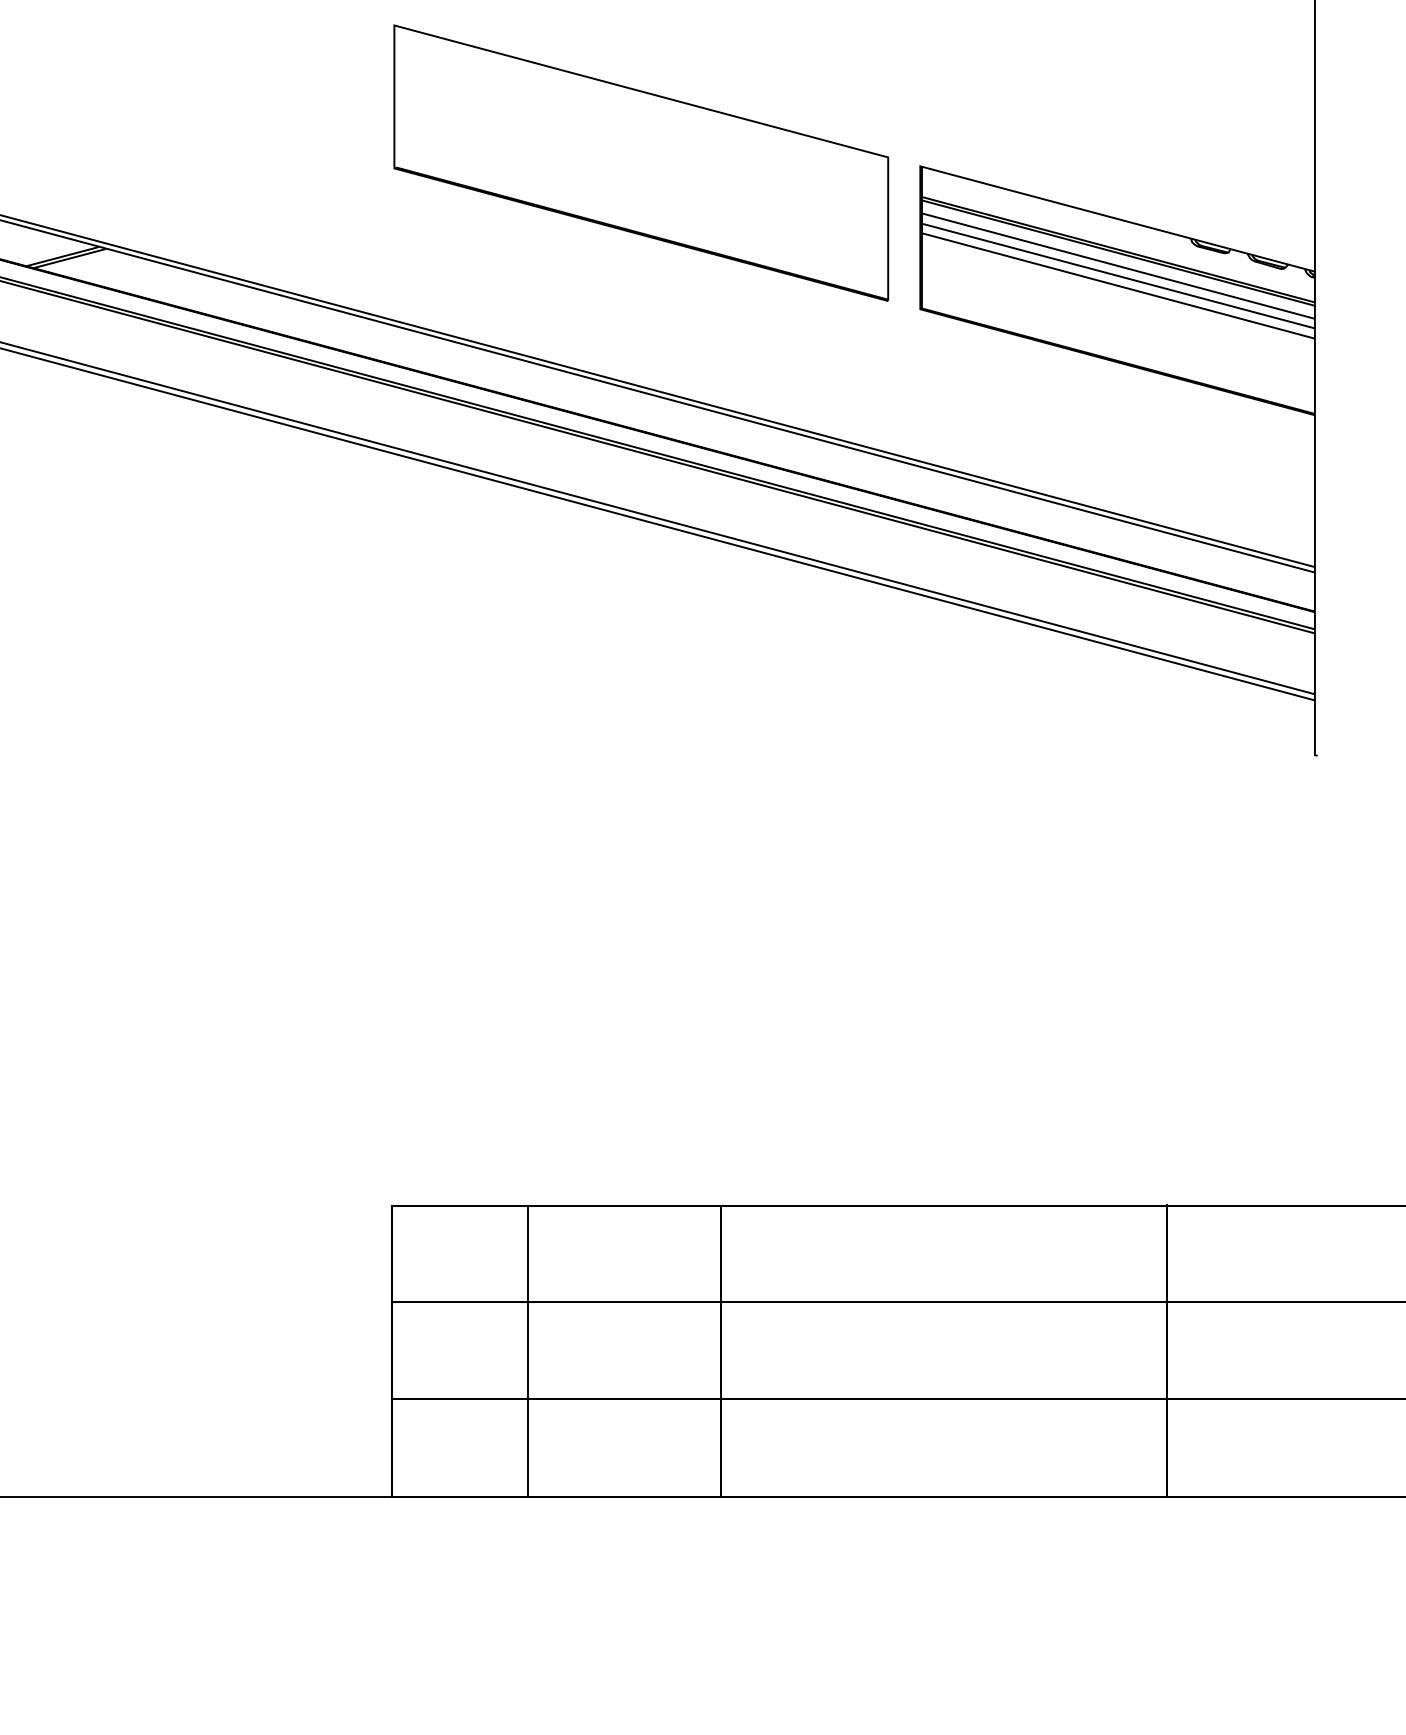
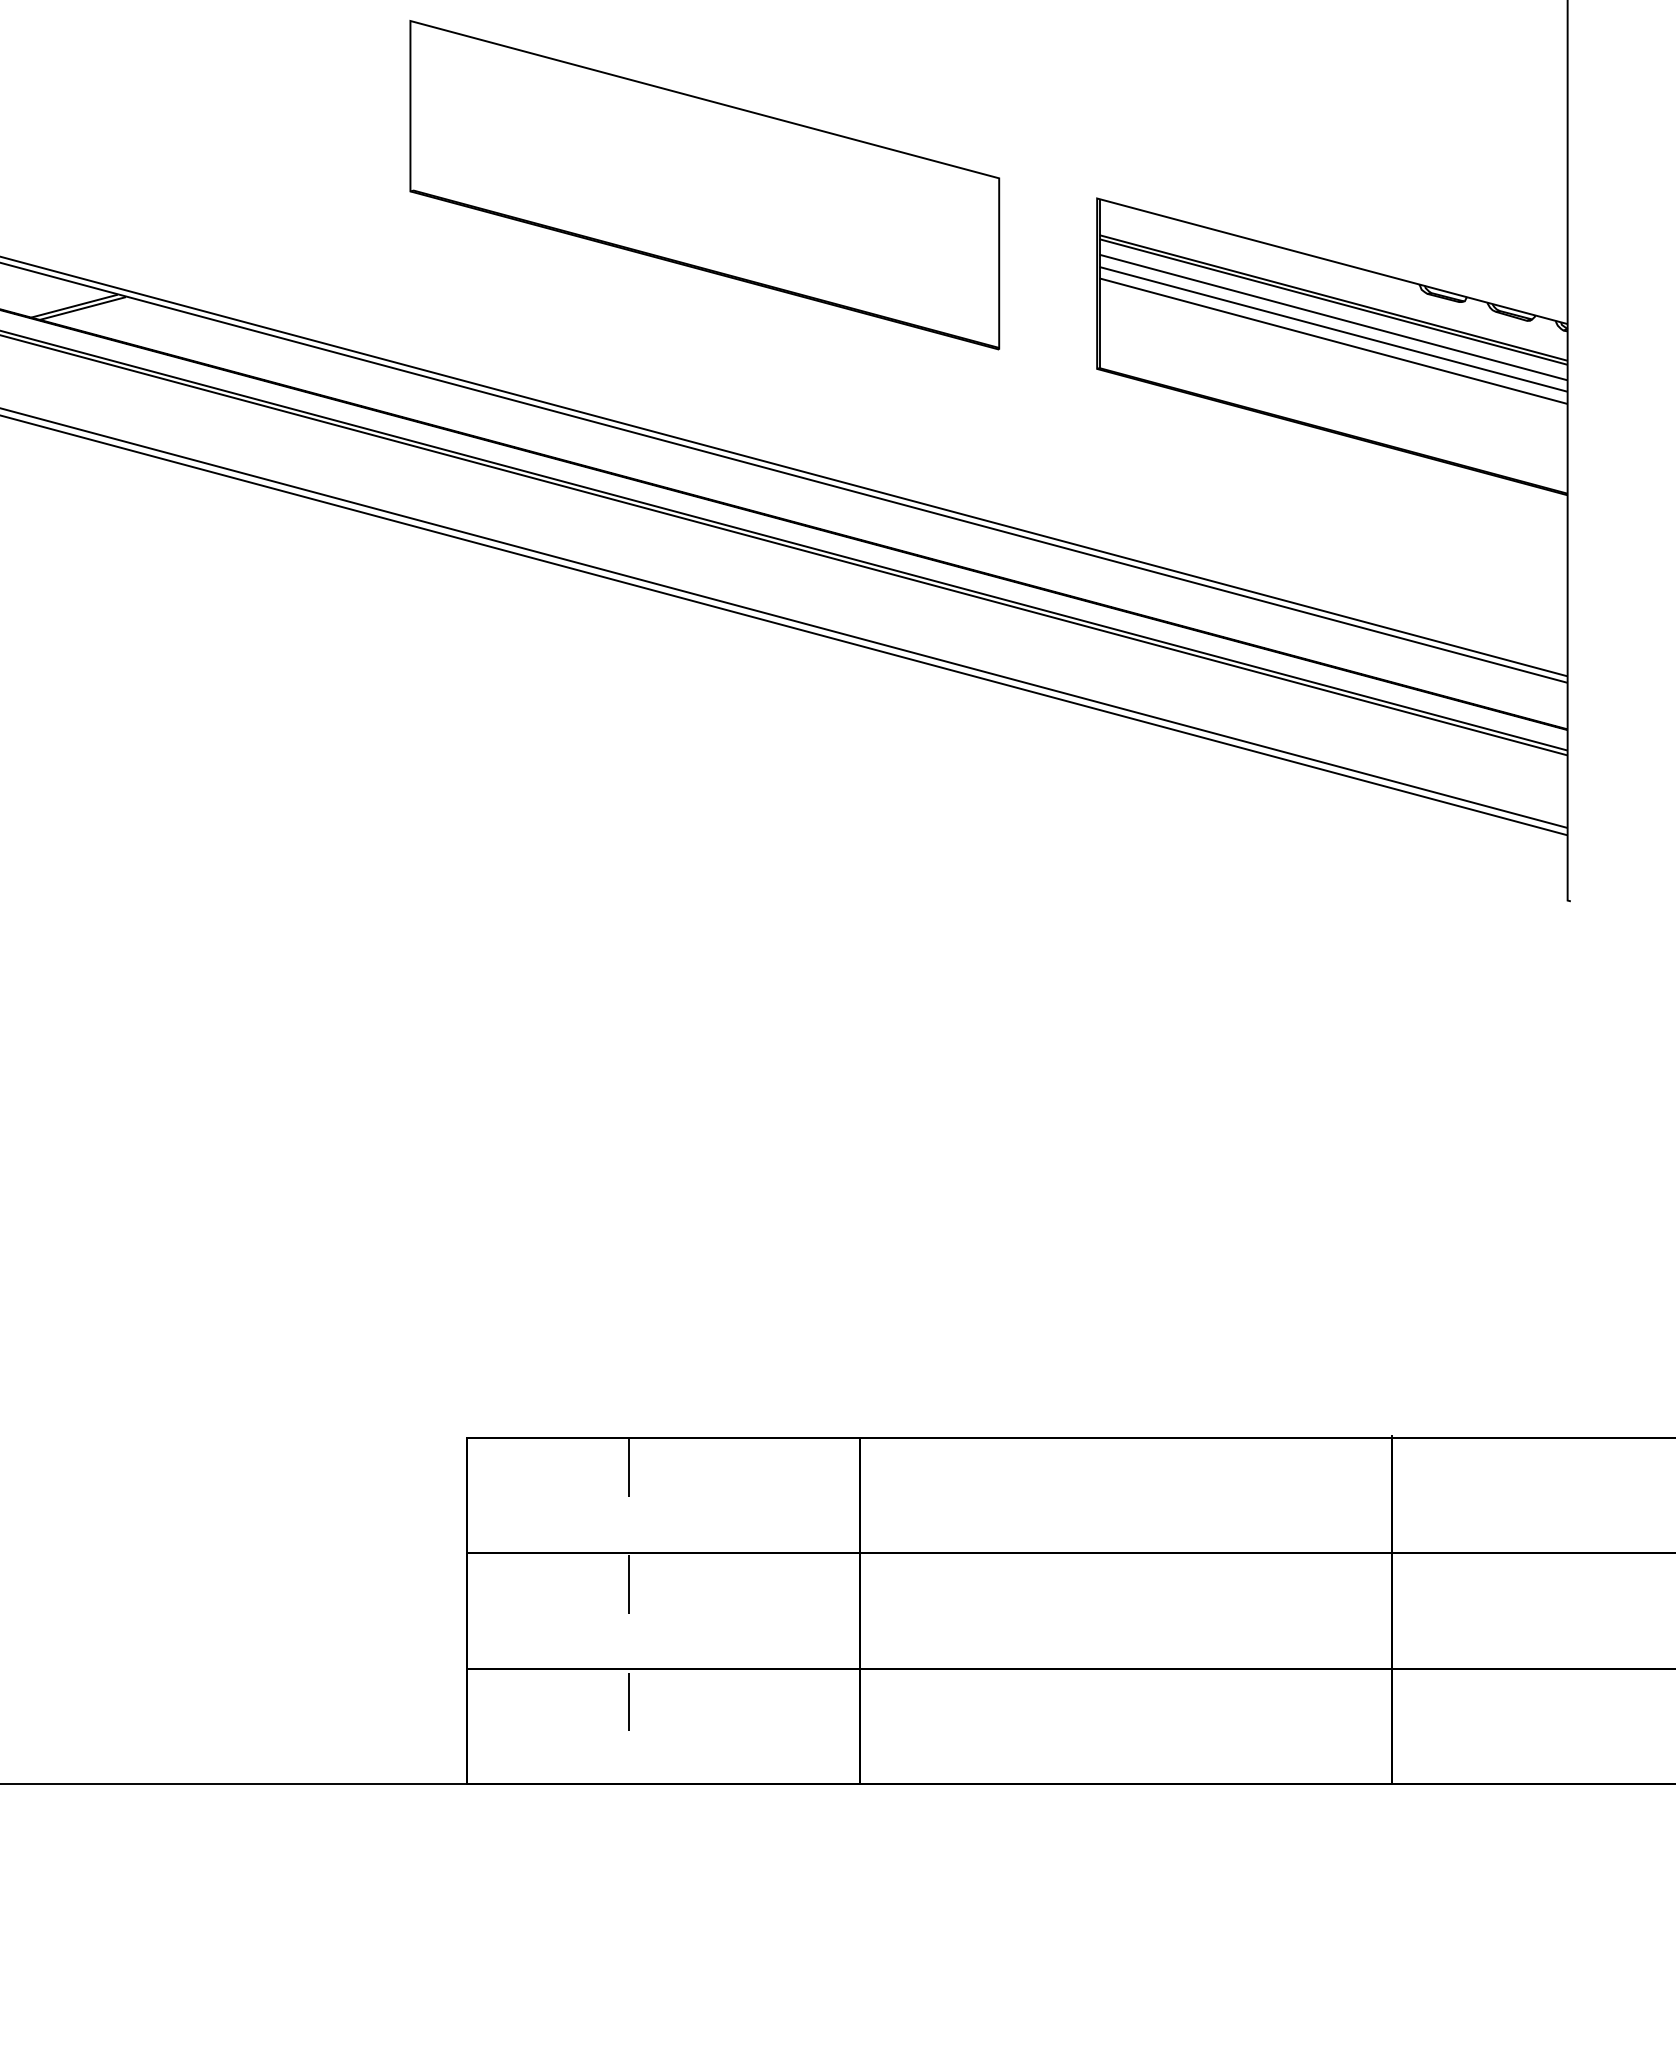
part: (641, 162) -> (705, 184), moved
line: (527, 1351) -> (628, 1611), solid -> dashed

